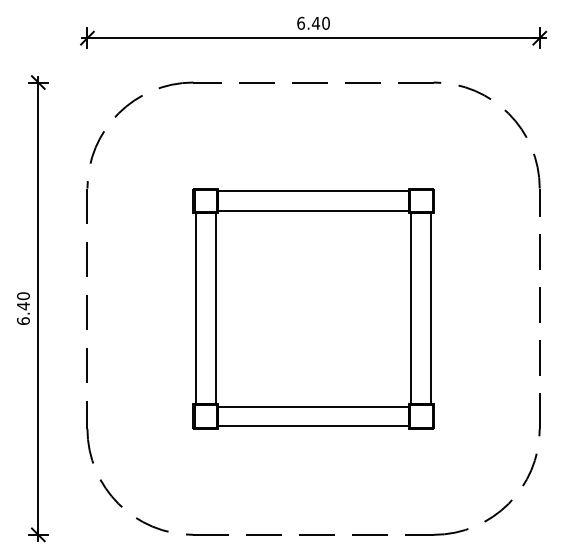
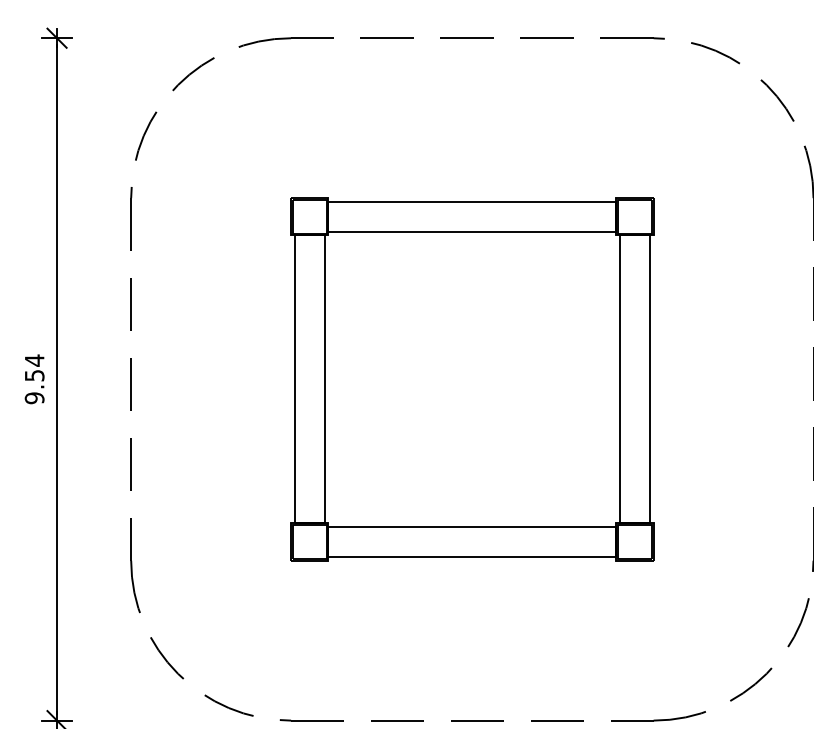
text: (23, 308) -> (34, 379), 6.40 -> 9.54

